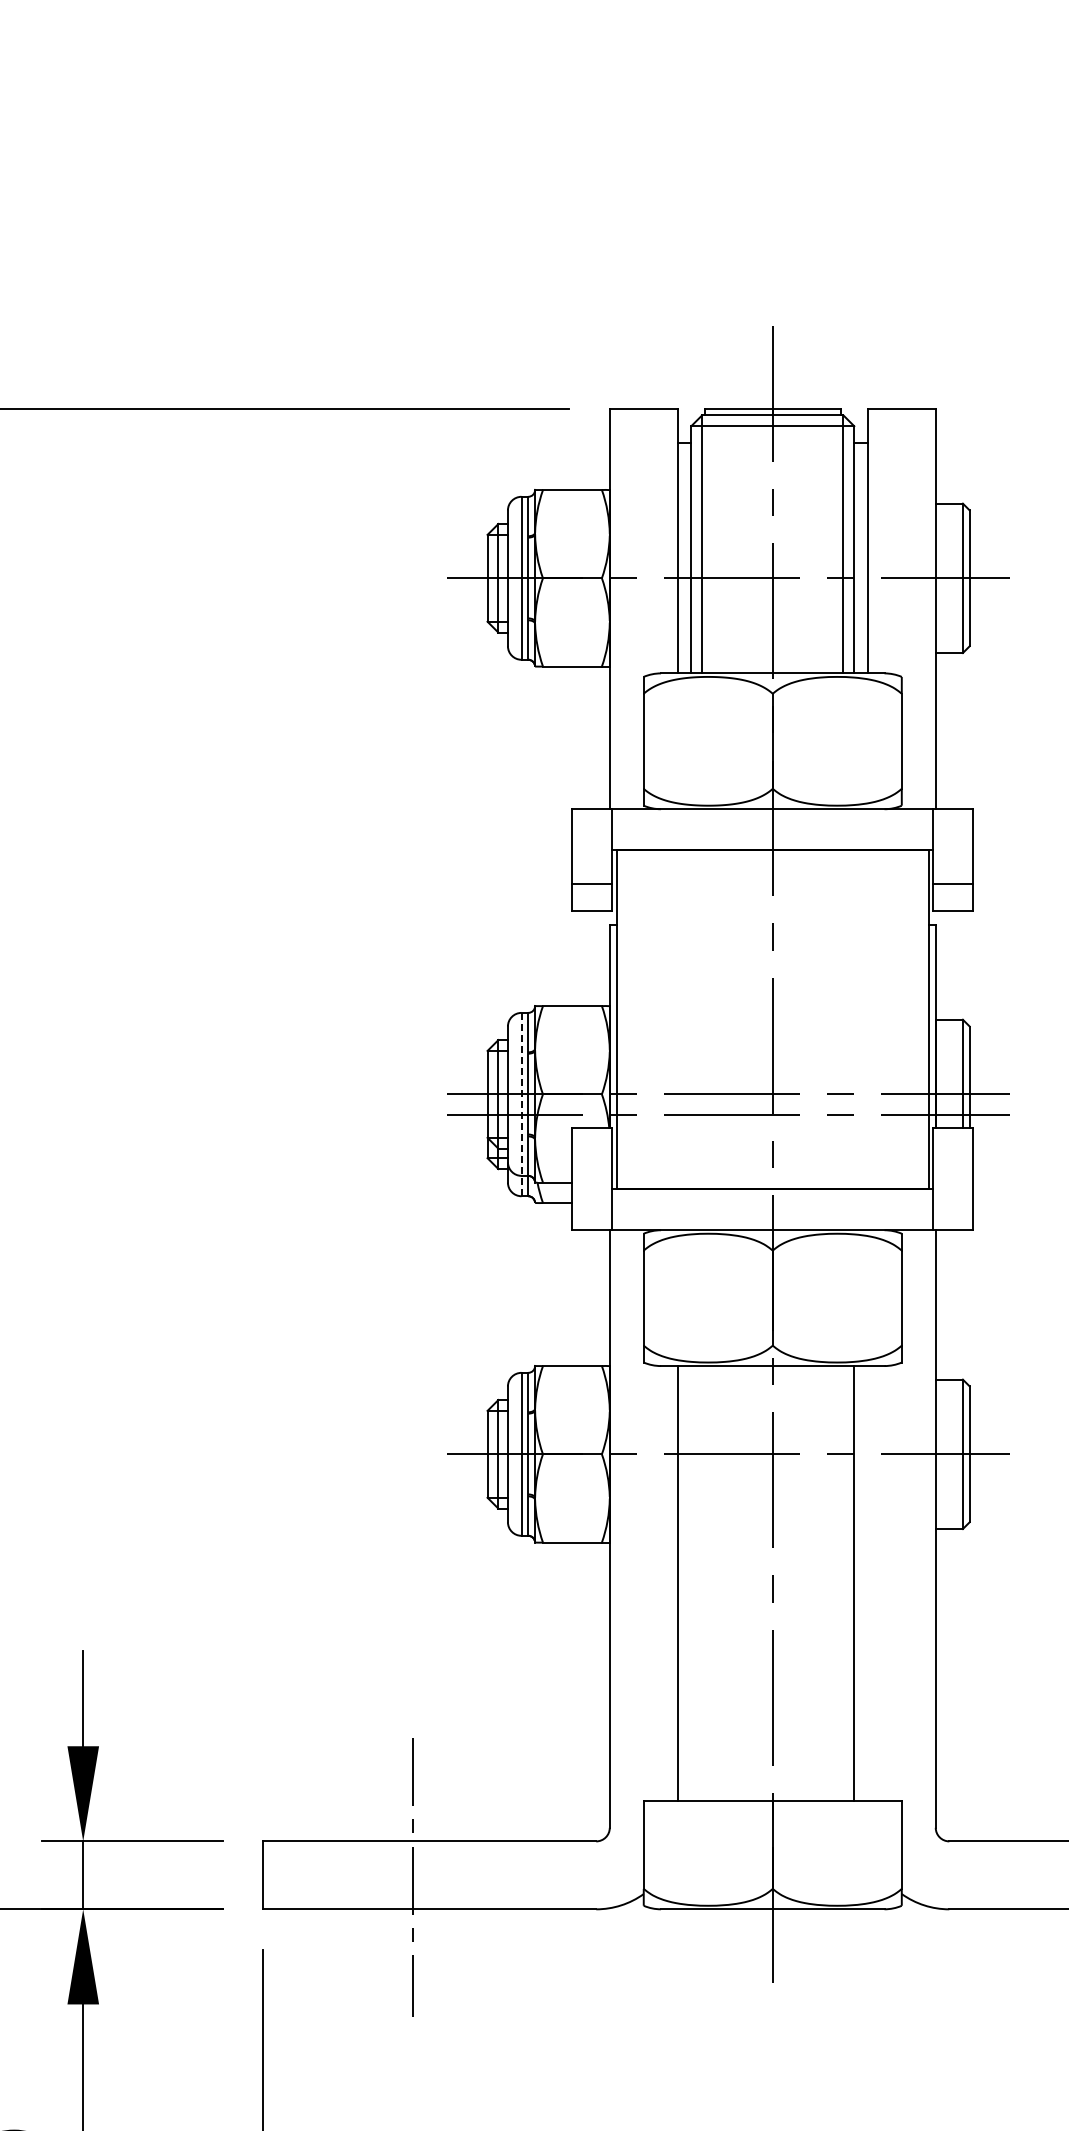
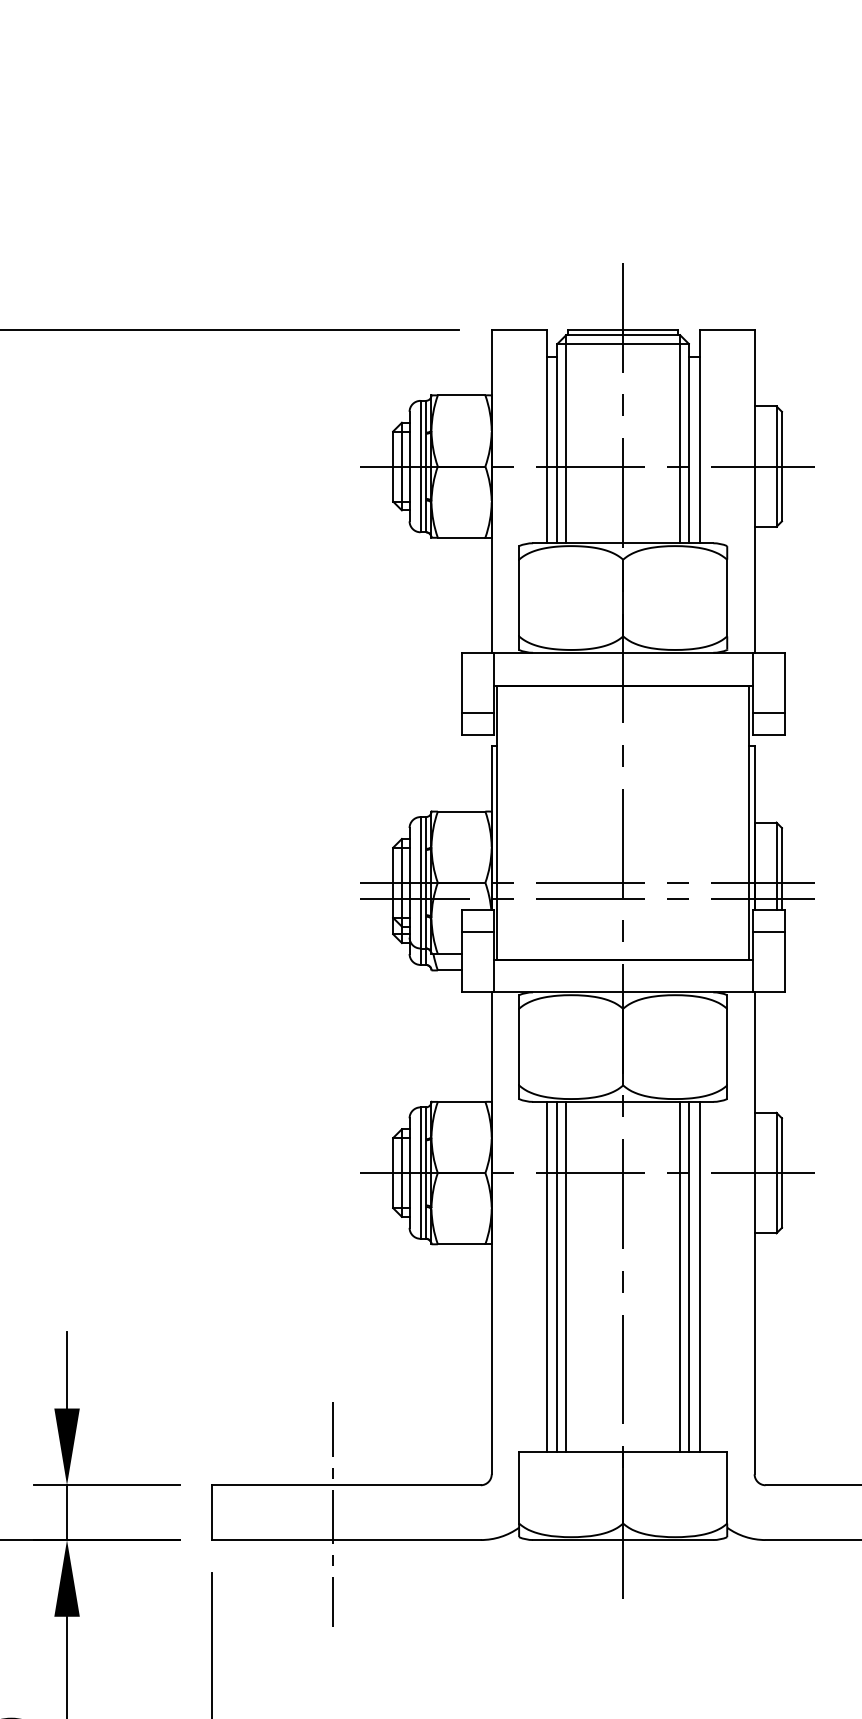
line: (521, 1104) -> (420, 890), dashed -> solid
line: (592, 1155) -> (477, 932), added
line: (953, 1155) -> (768, 932), added
line: (691, 1583) -> (557, 1277), added
line: (702, 1583) -> (566, 1277), added
line: (843, 1583) -> (680, 1277), added
line: (867, 1583) -> (699, 1277), added

